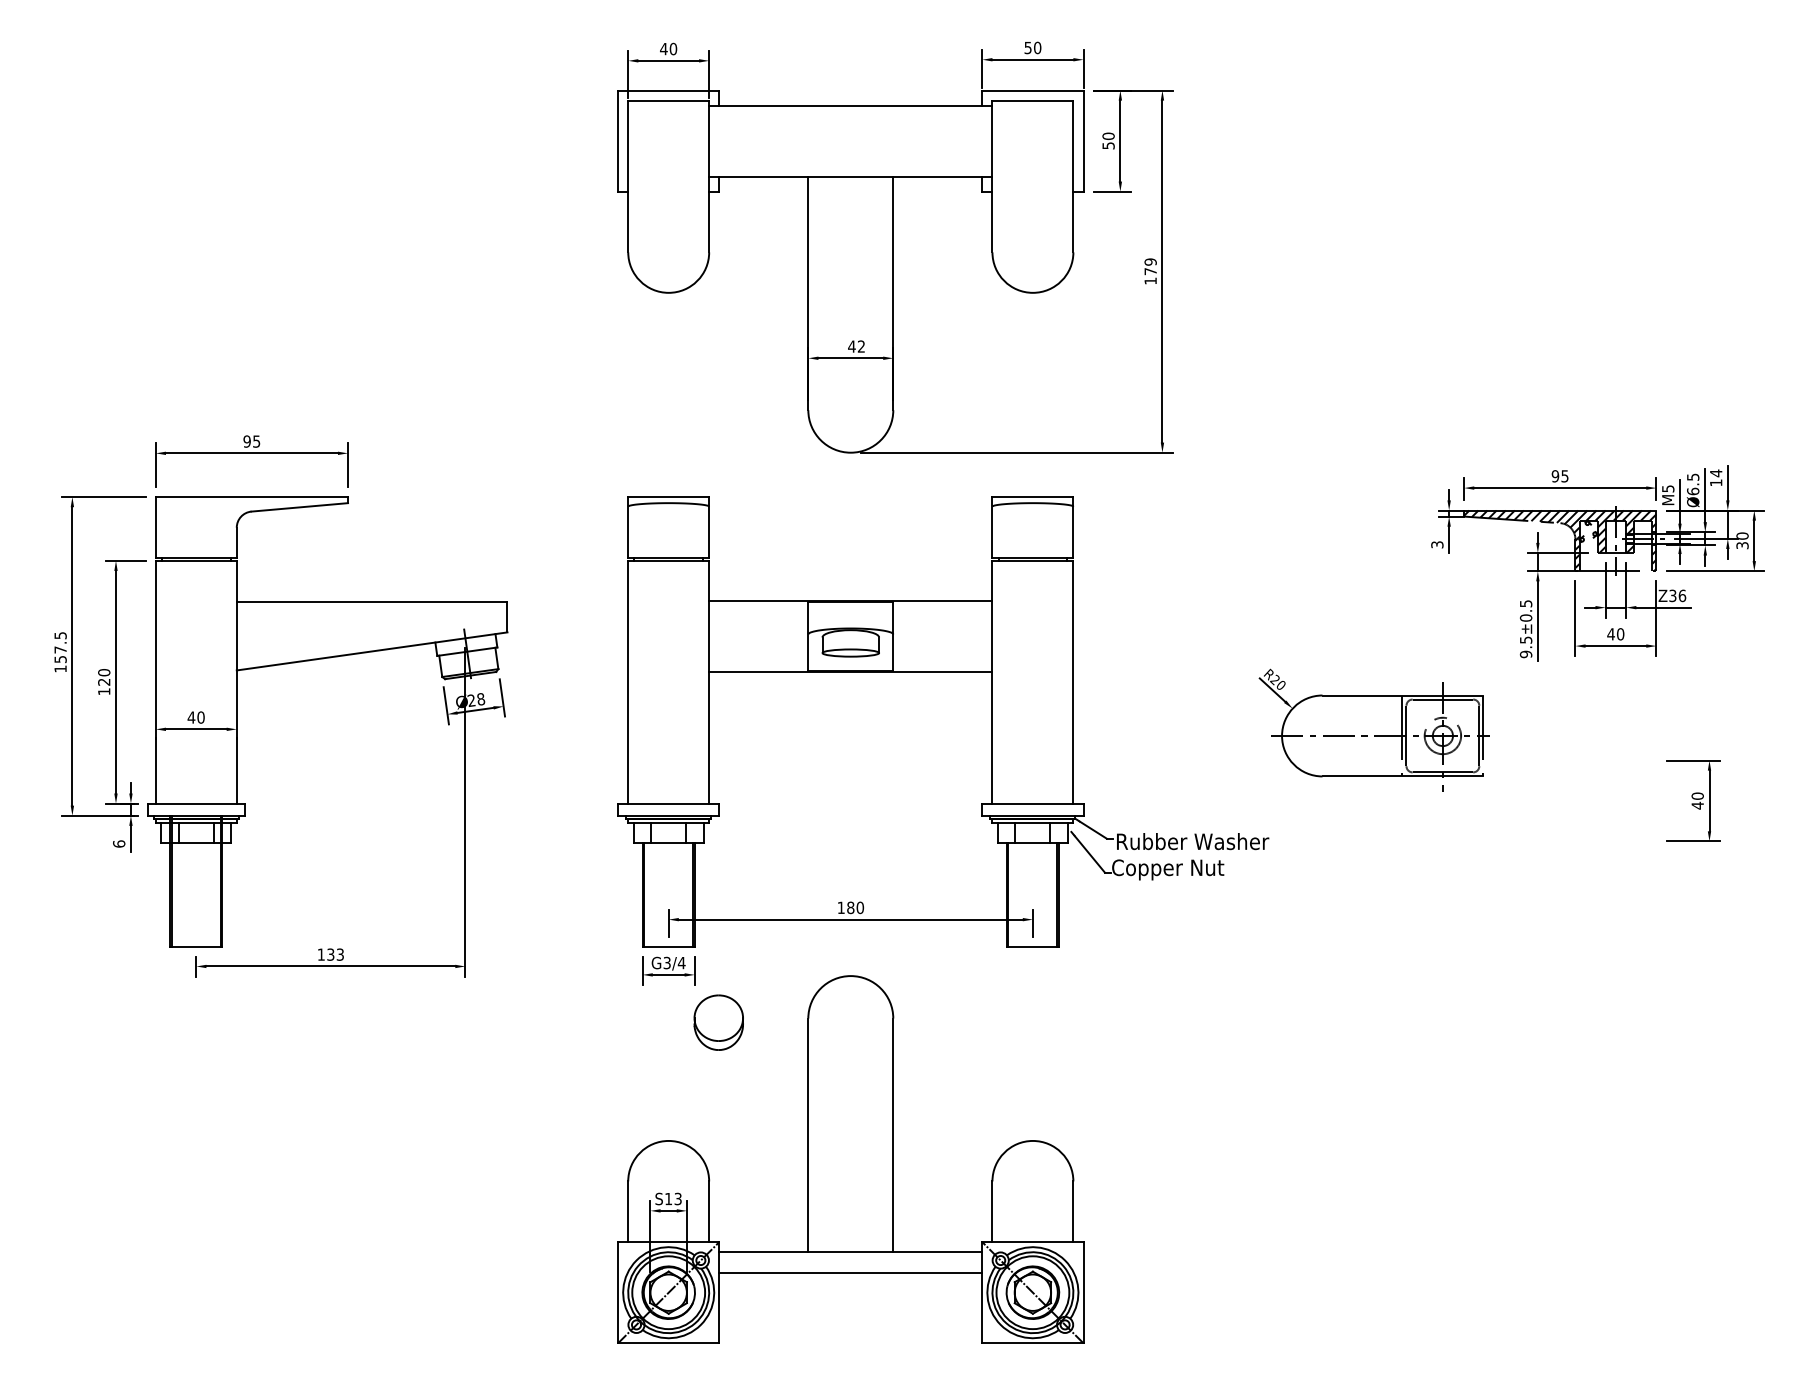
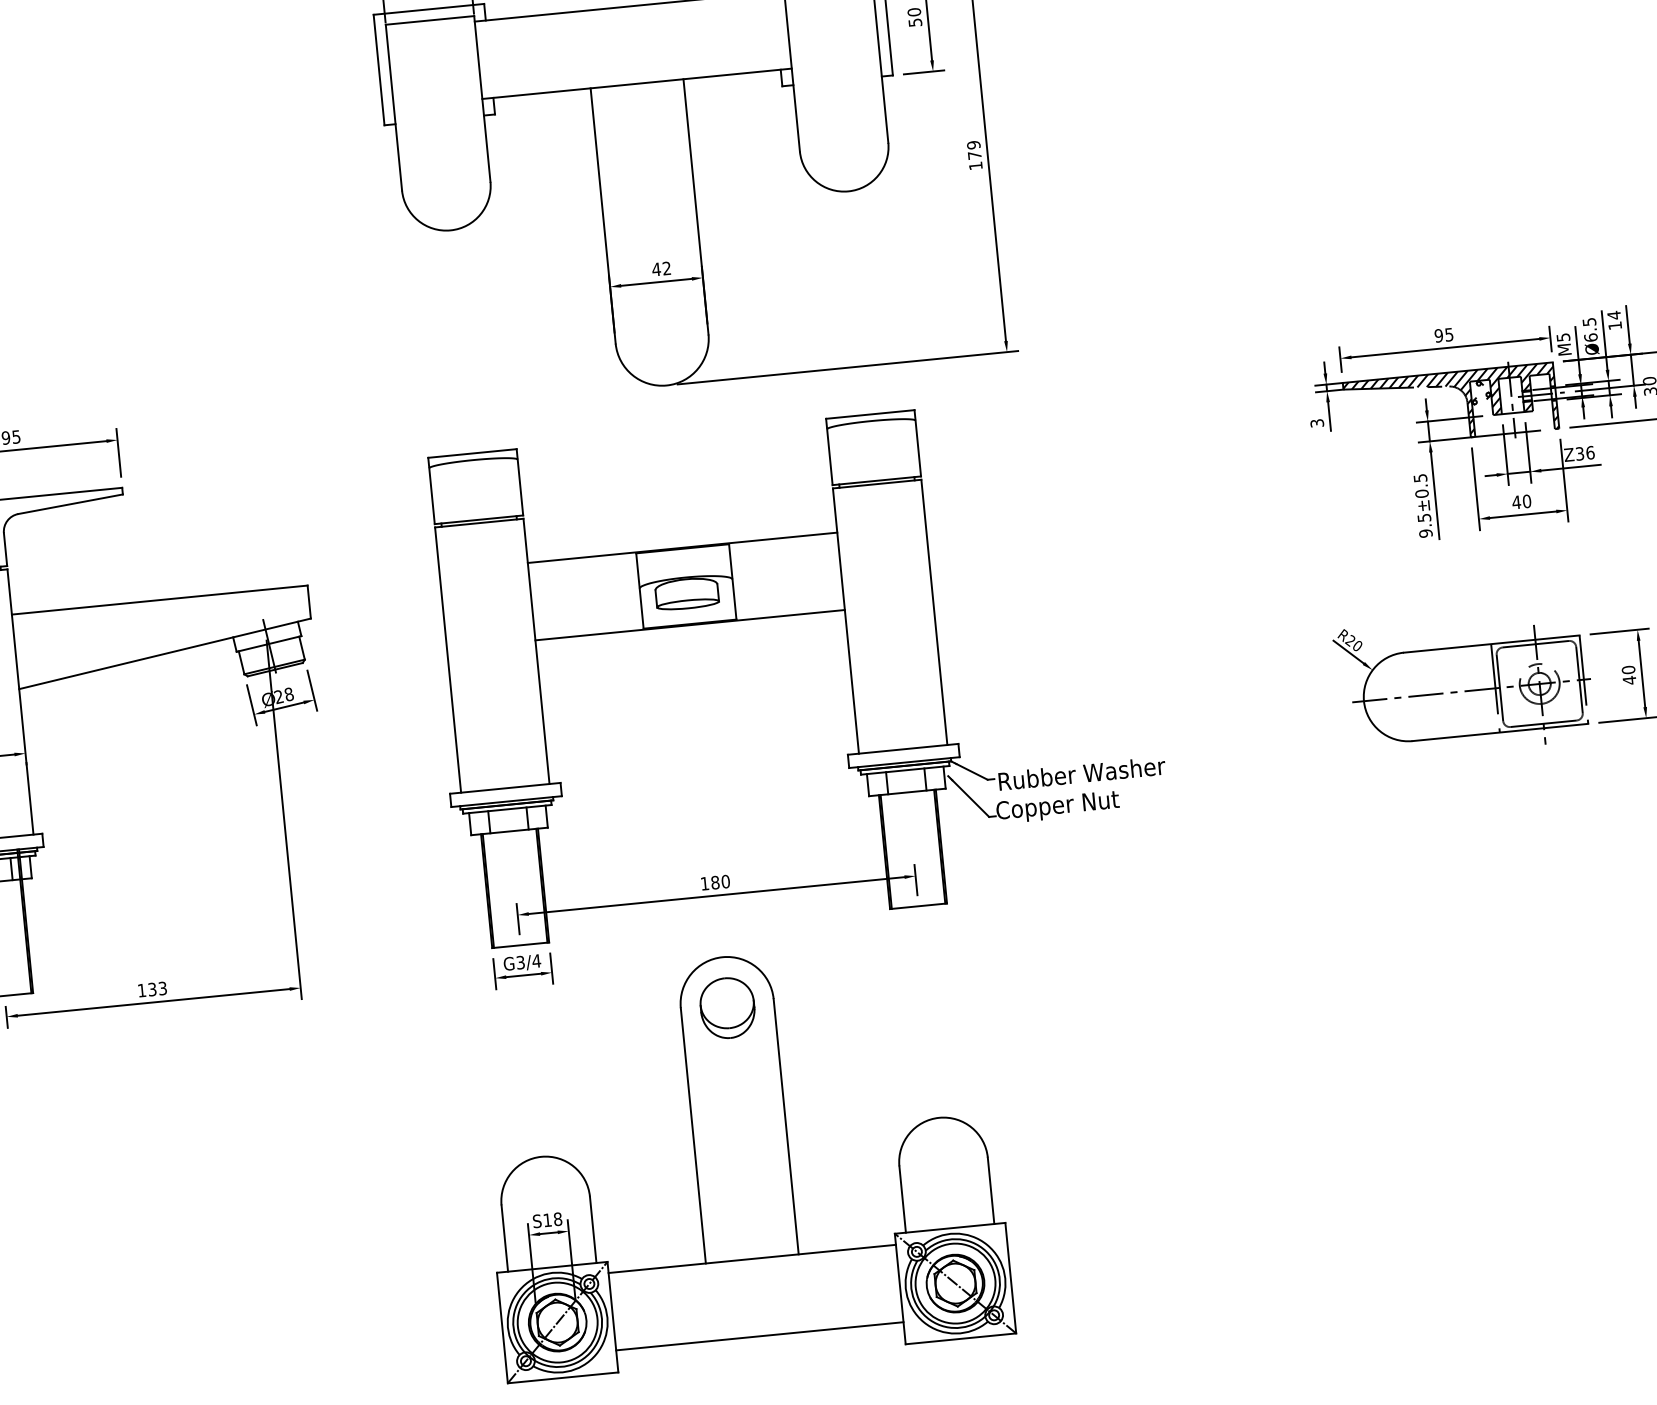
part: (1373, 729) -> (1463, 684), moved
part: (718, 1022) -> (727, 1007), moved
text: (677, 1198) -> (557, 1218), S13 -> S18
line: (850, 1273) -> (759, 1336), moved

